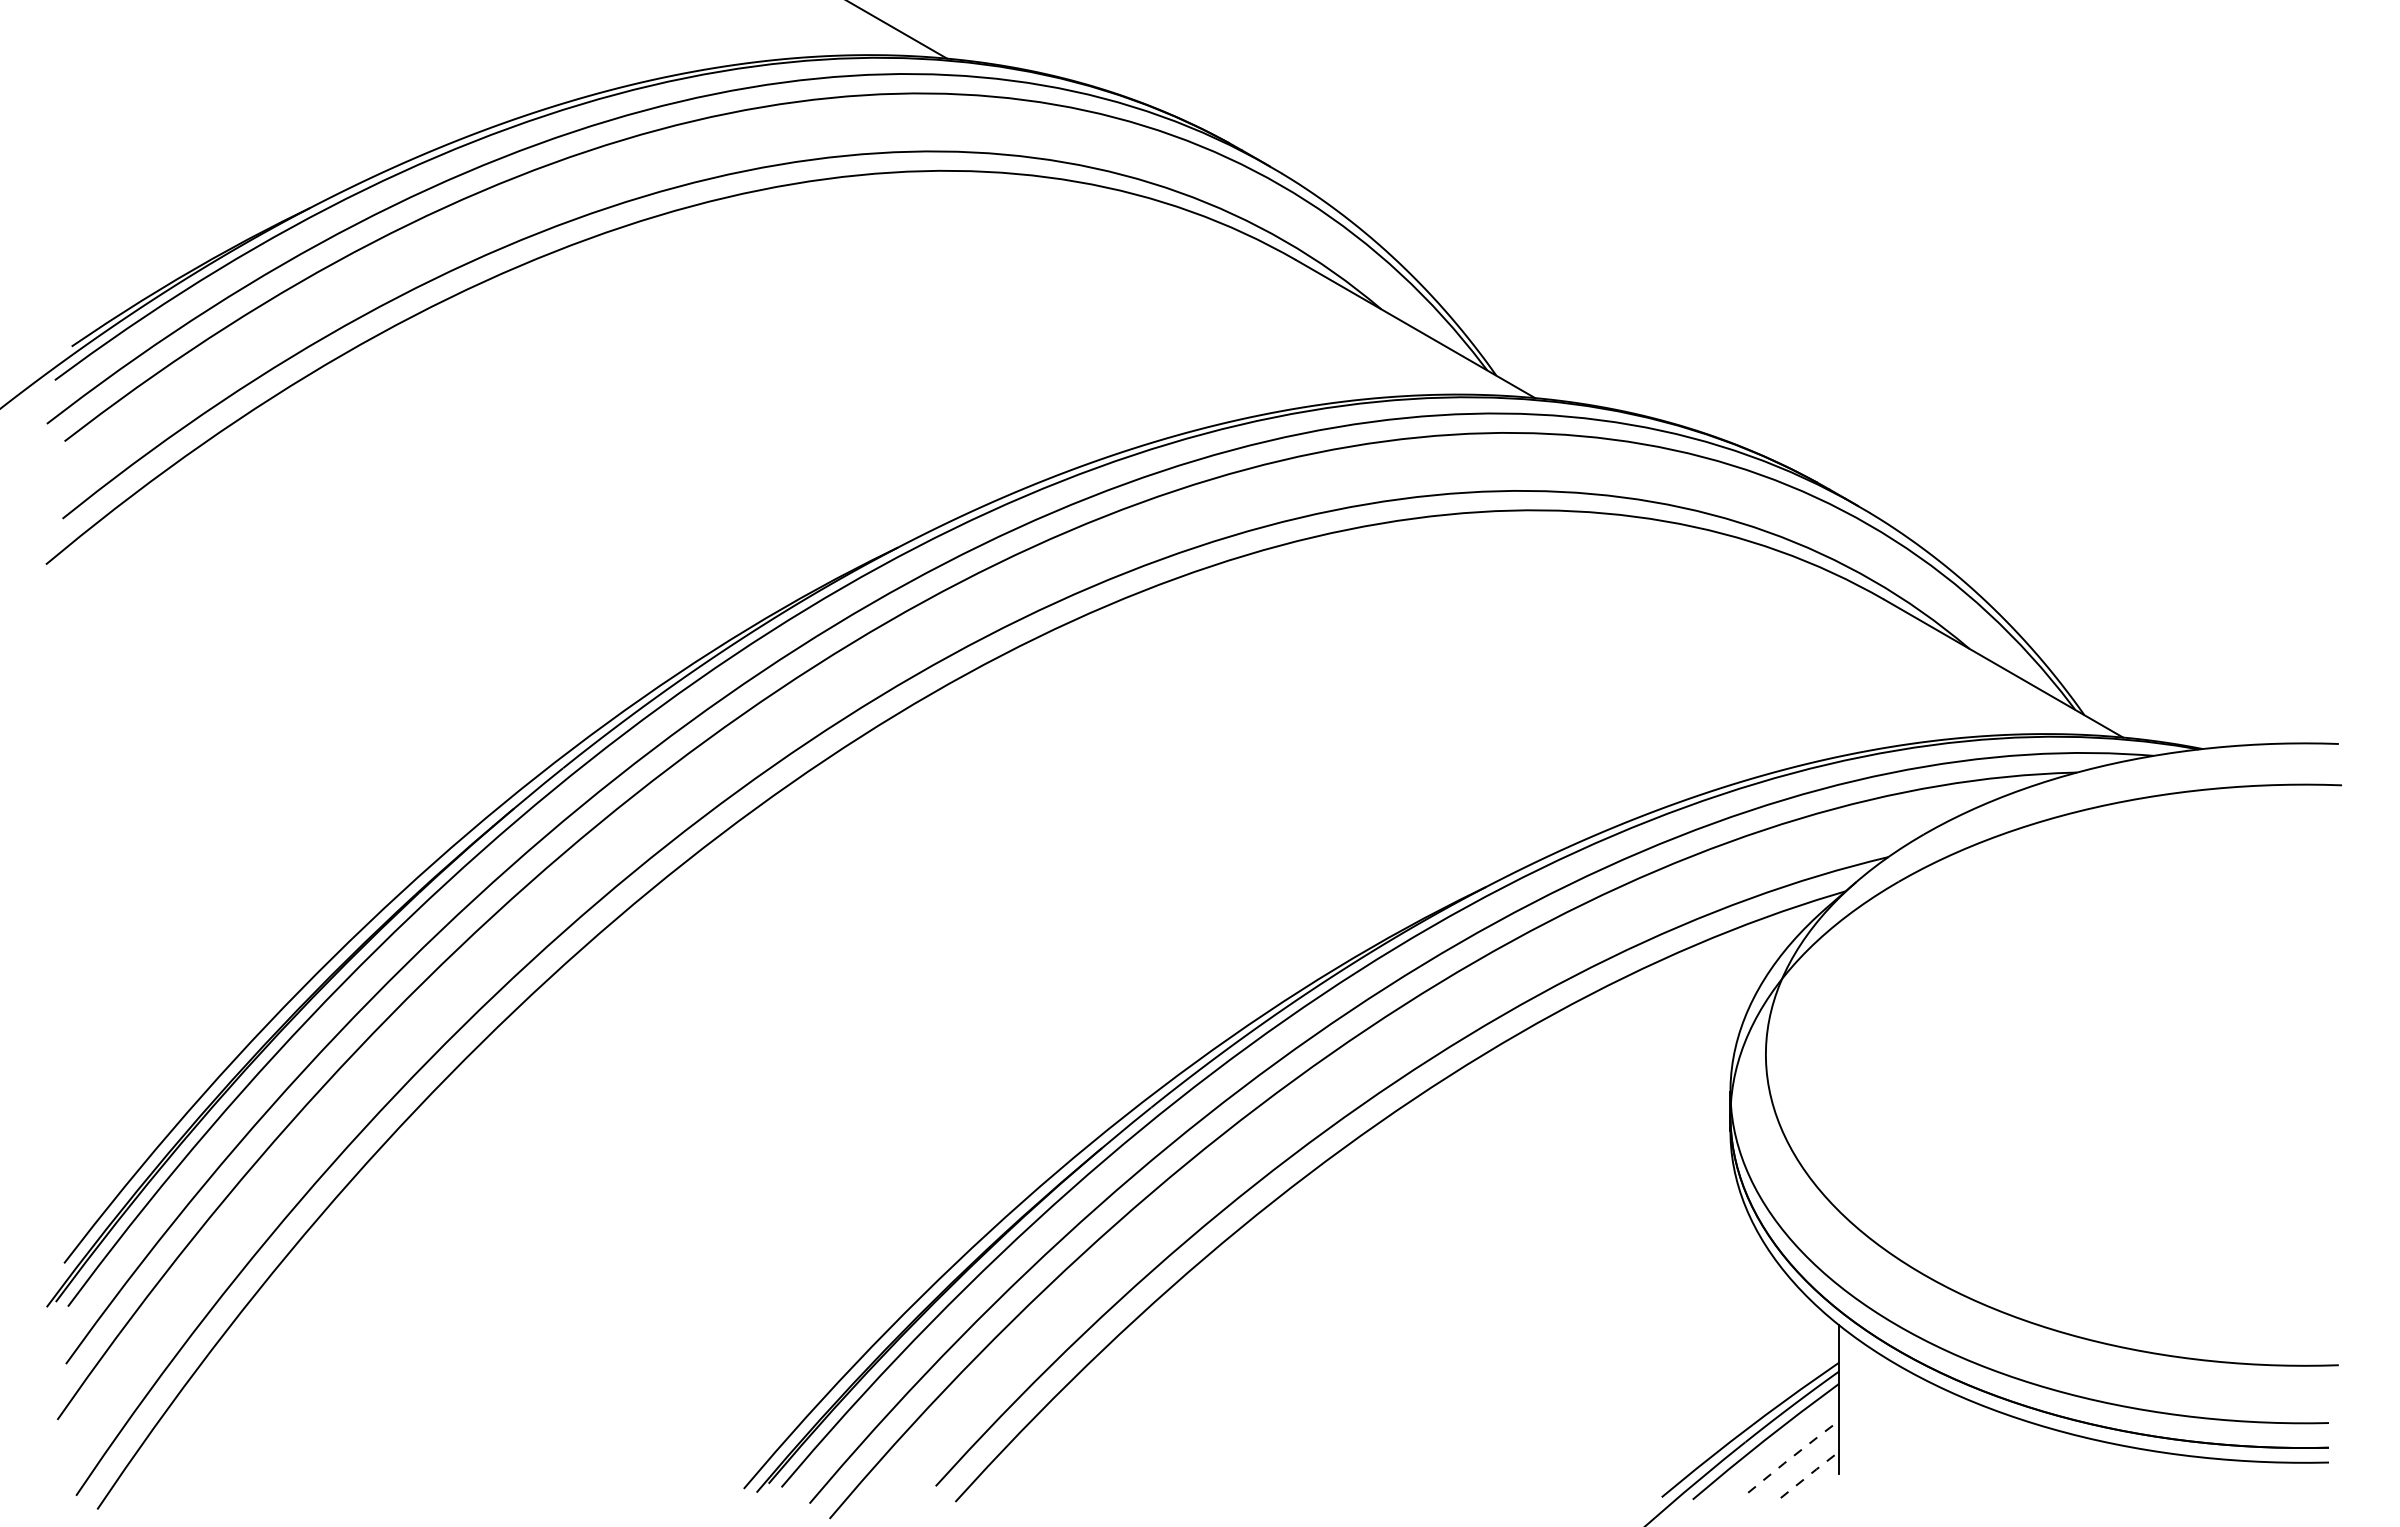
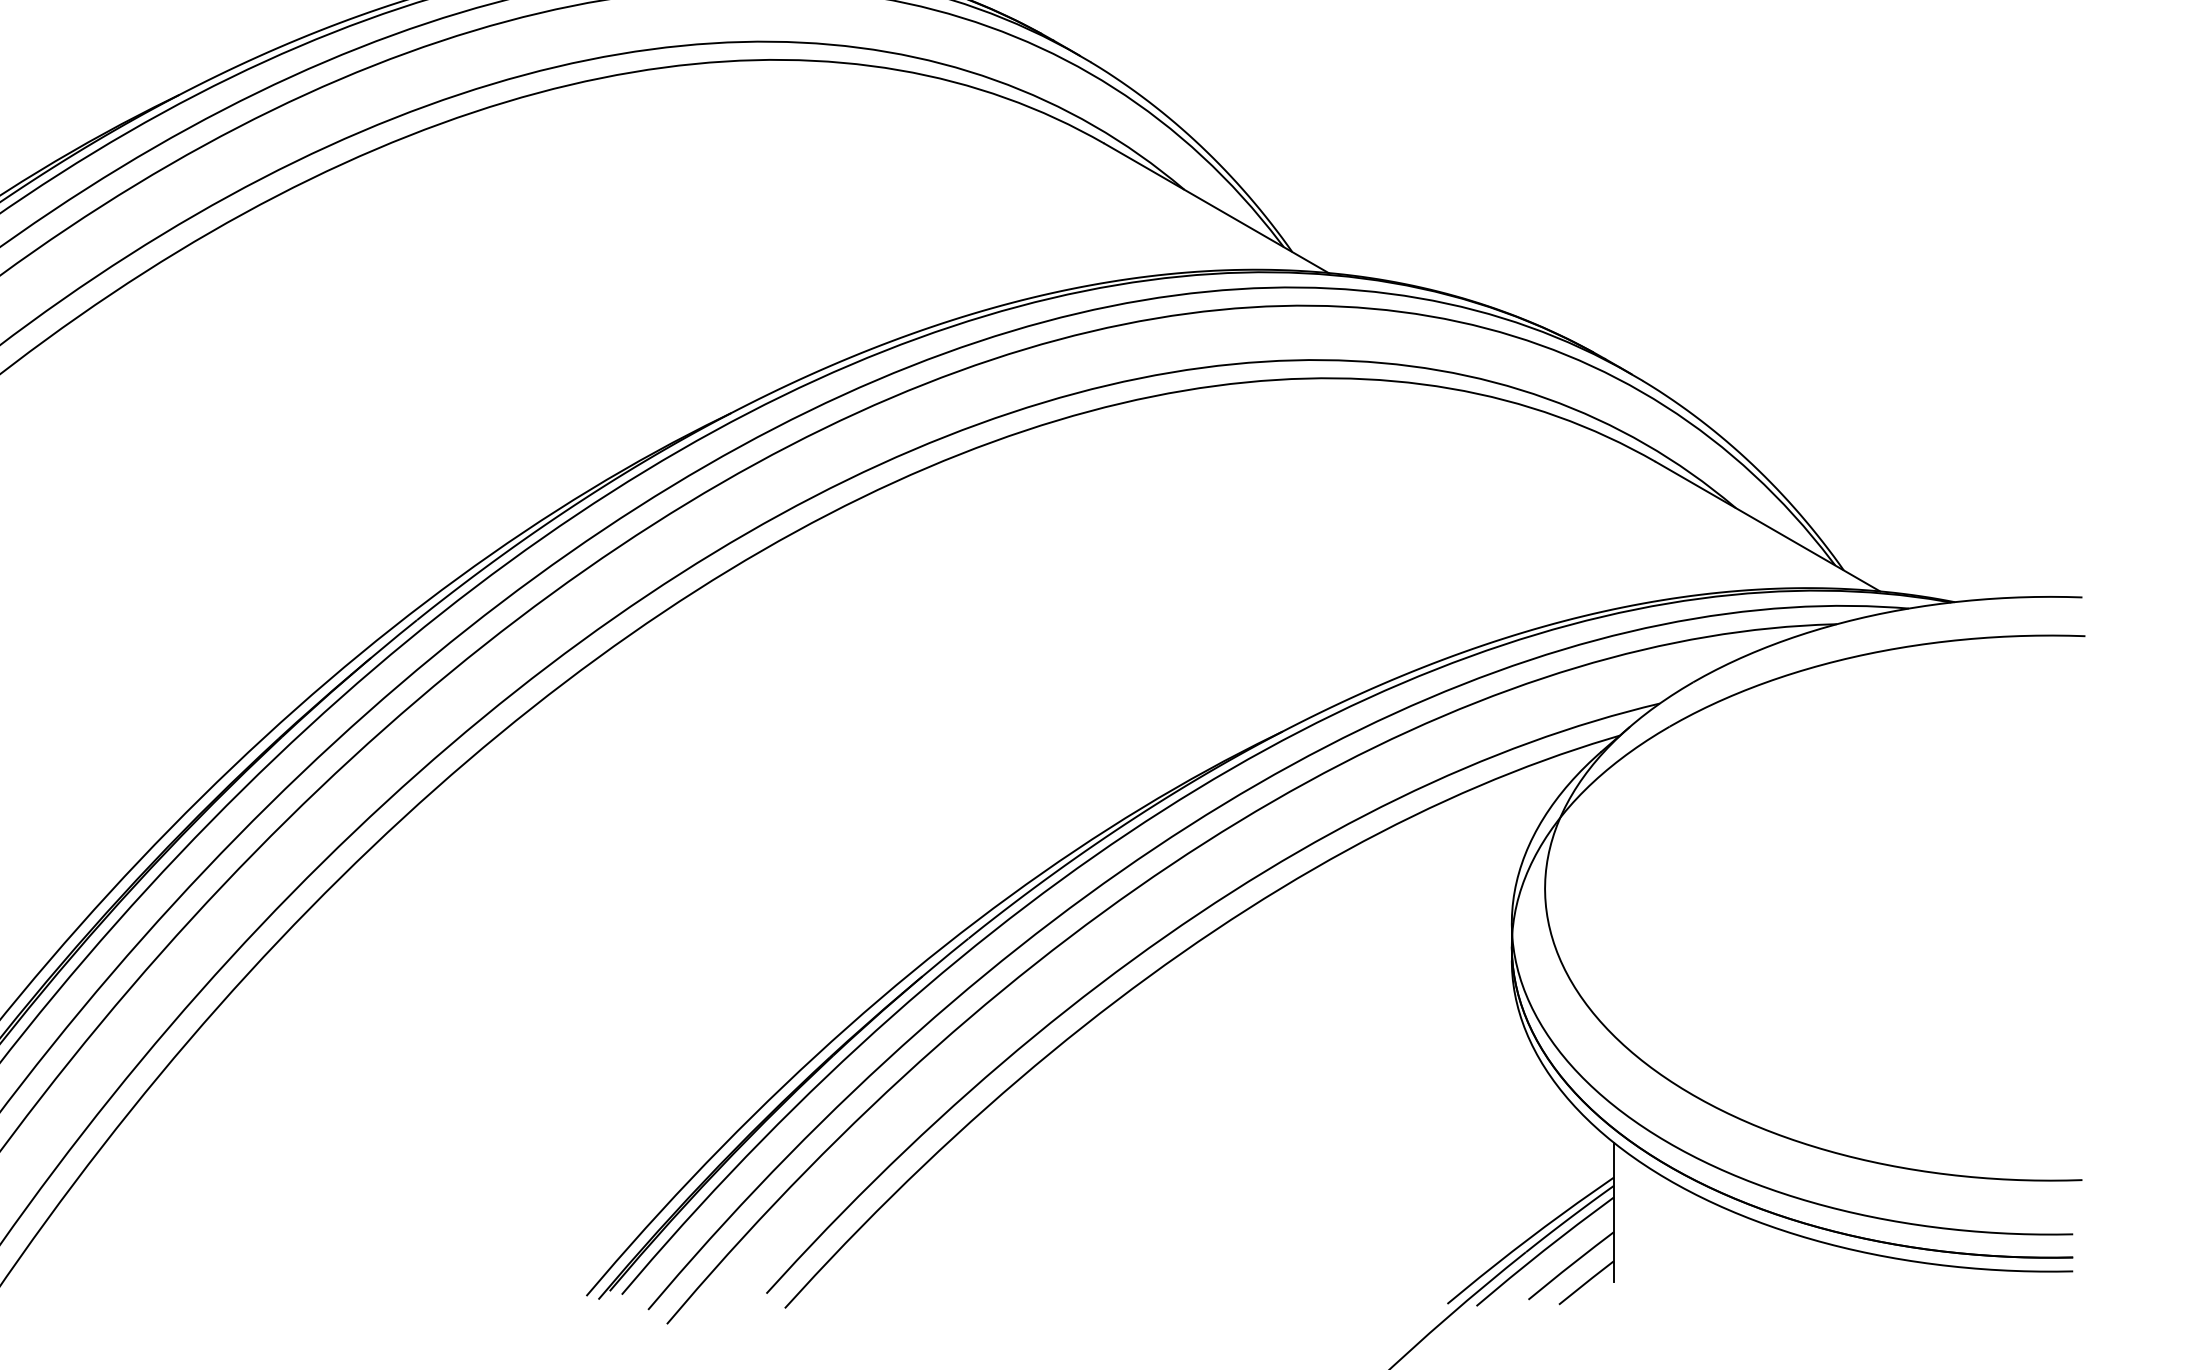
line: (1793, 1456) -> (1570, 1265), dashed -> solid
line: (1810, 1474) -> (1586, 1282), dashed -> solid

